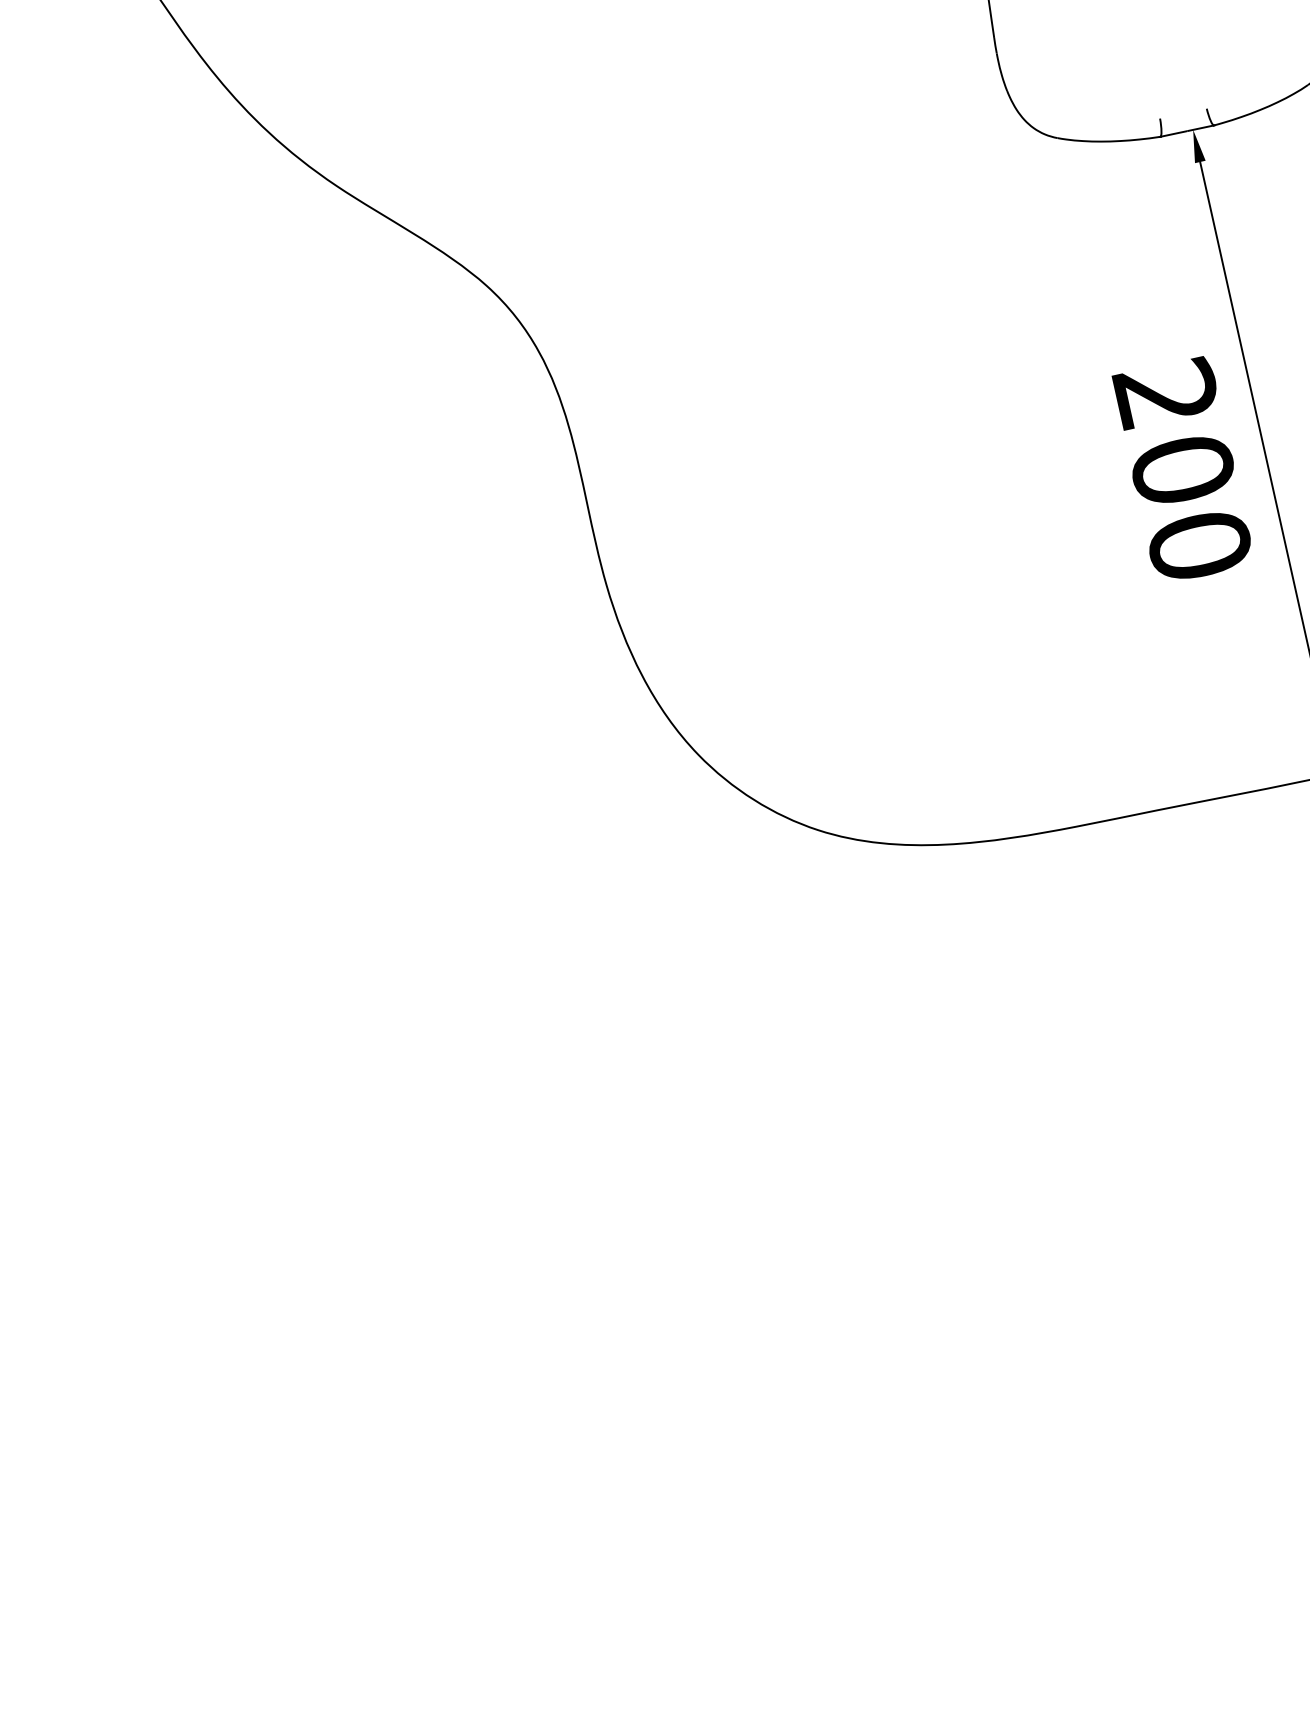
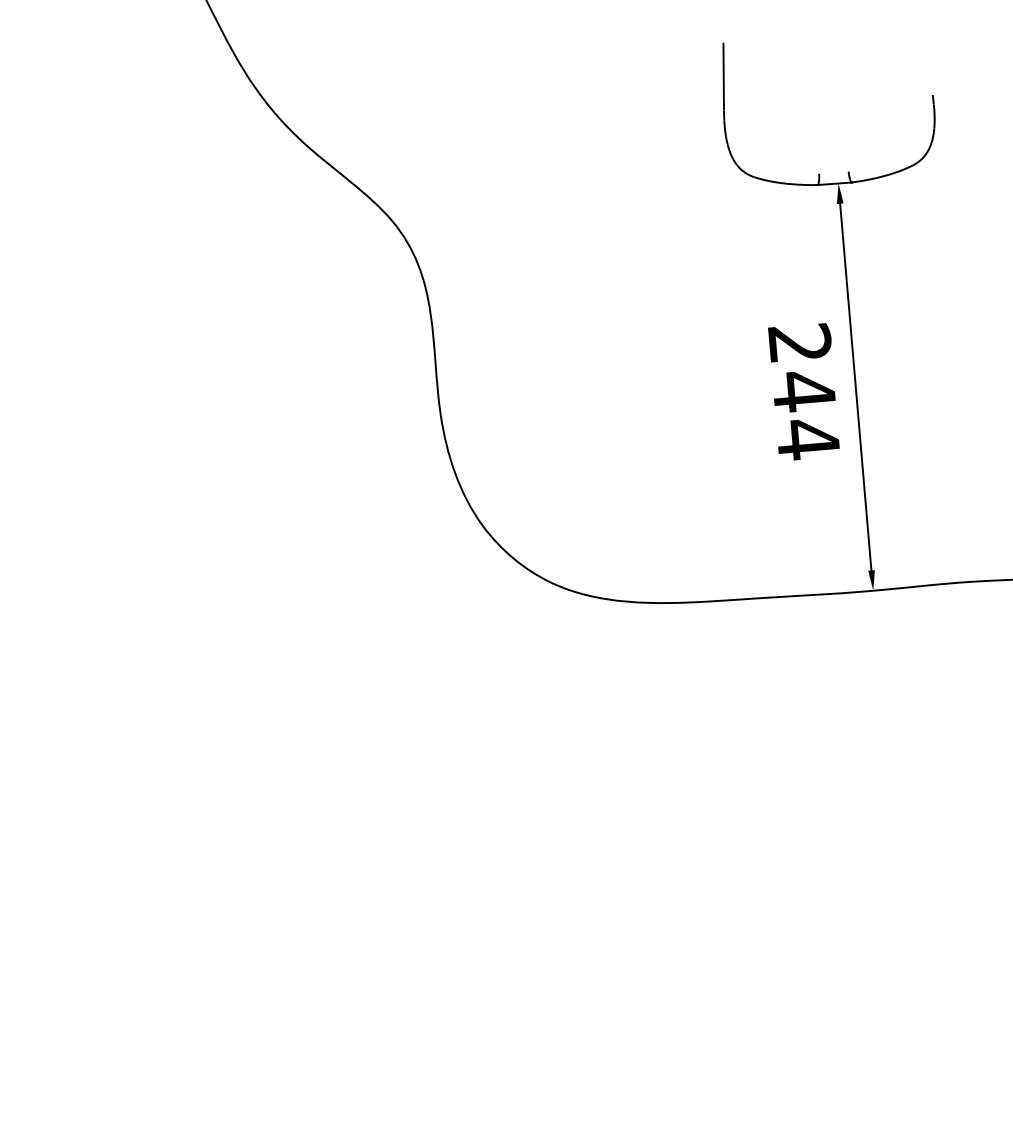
text: (1190, 509) -> (805, 416), 200 -> 244

